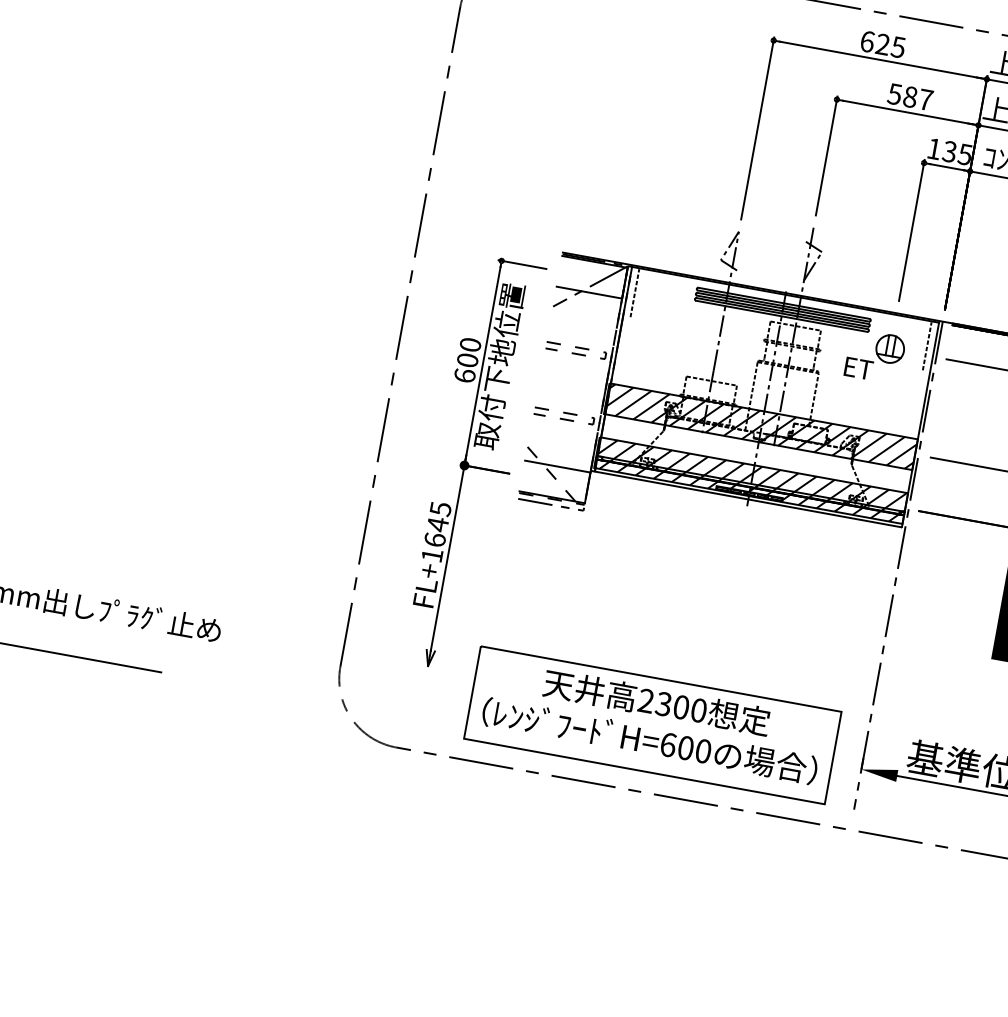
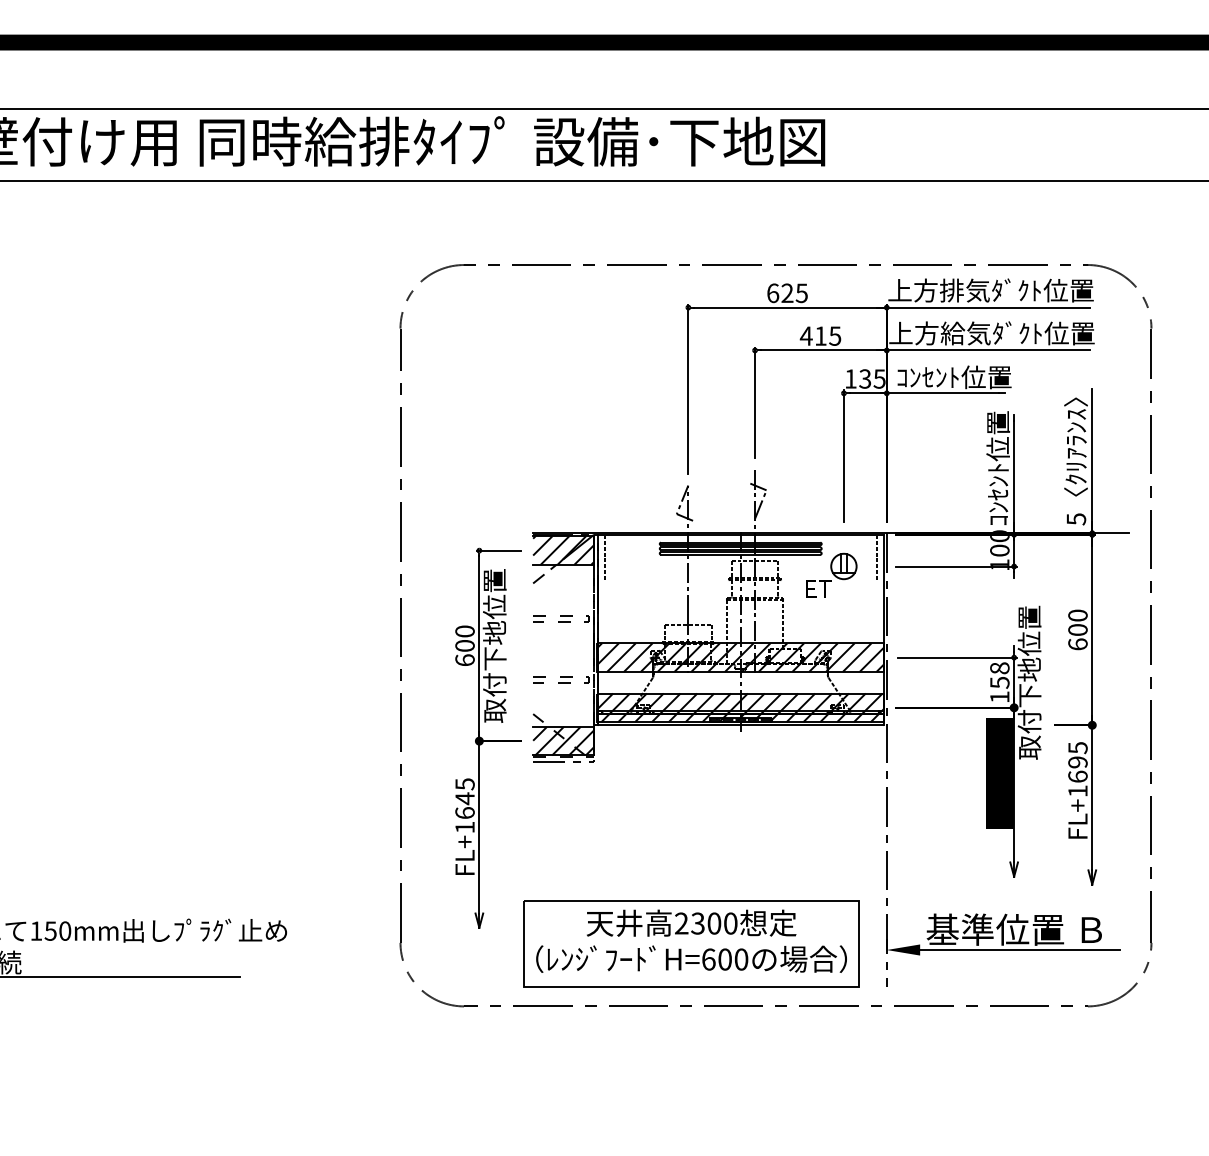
text: (910, 96) -> (820, 335), 587 -> 415
hatch: (592, 277) -> (563, 550), added
hatch: (555, 481) -> (563, 740), added

